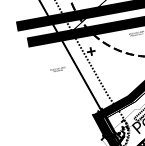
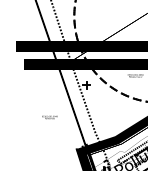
text: (57, 69) -> (49, 117), moved

